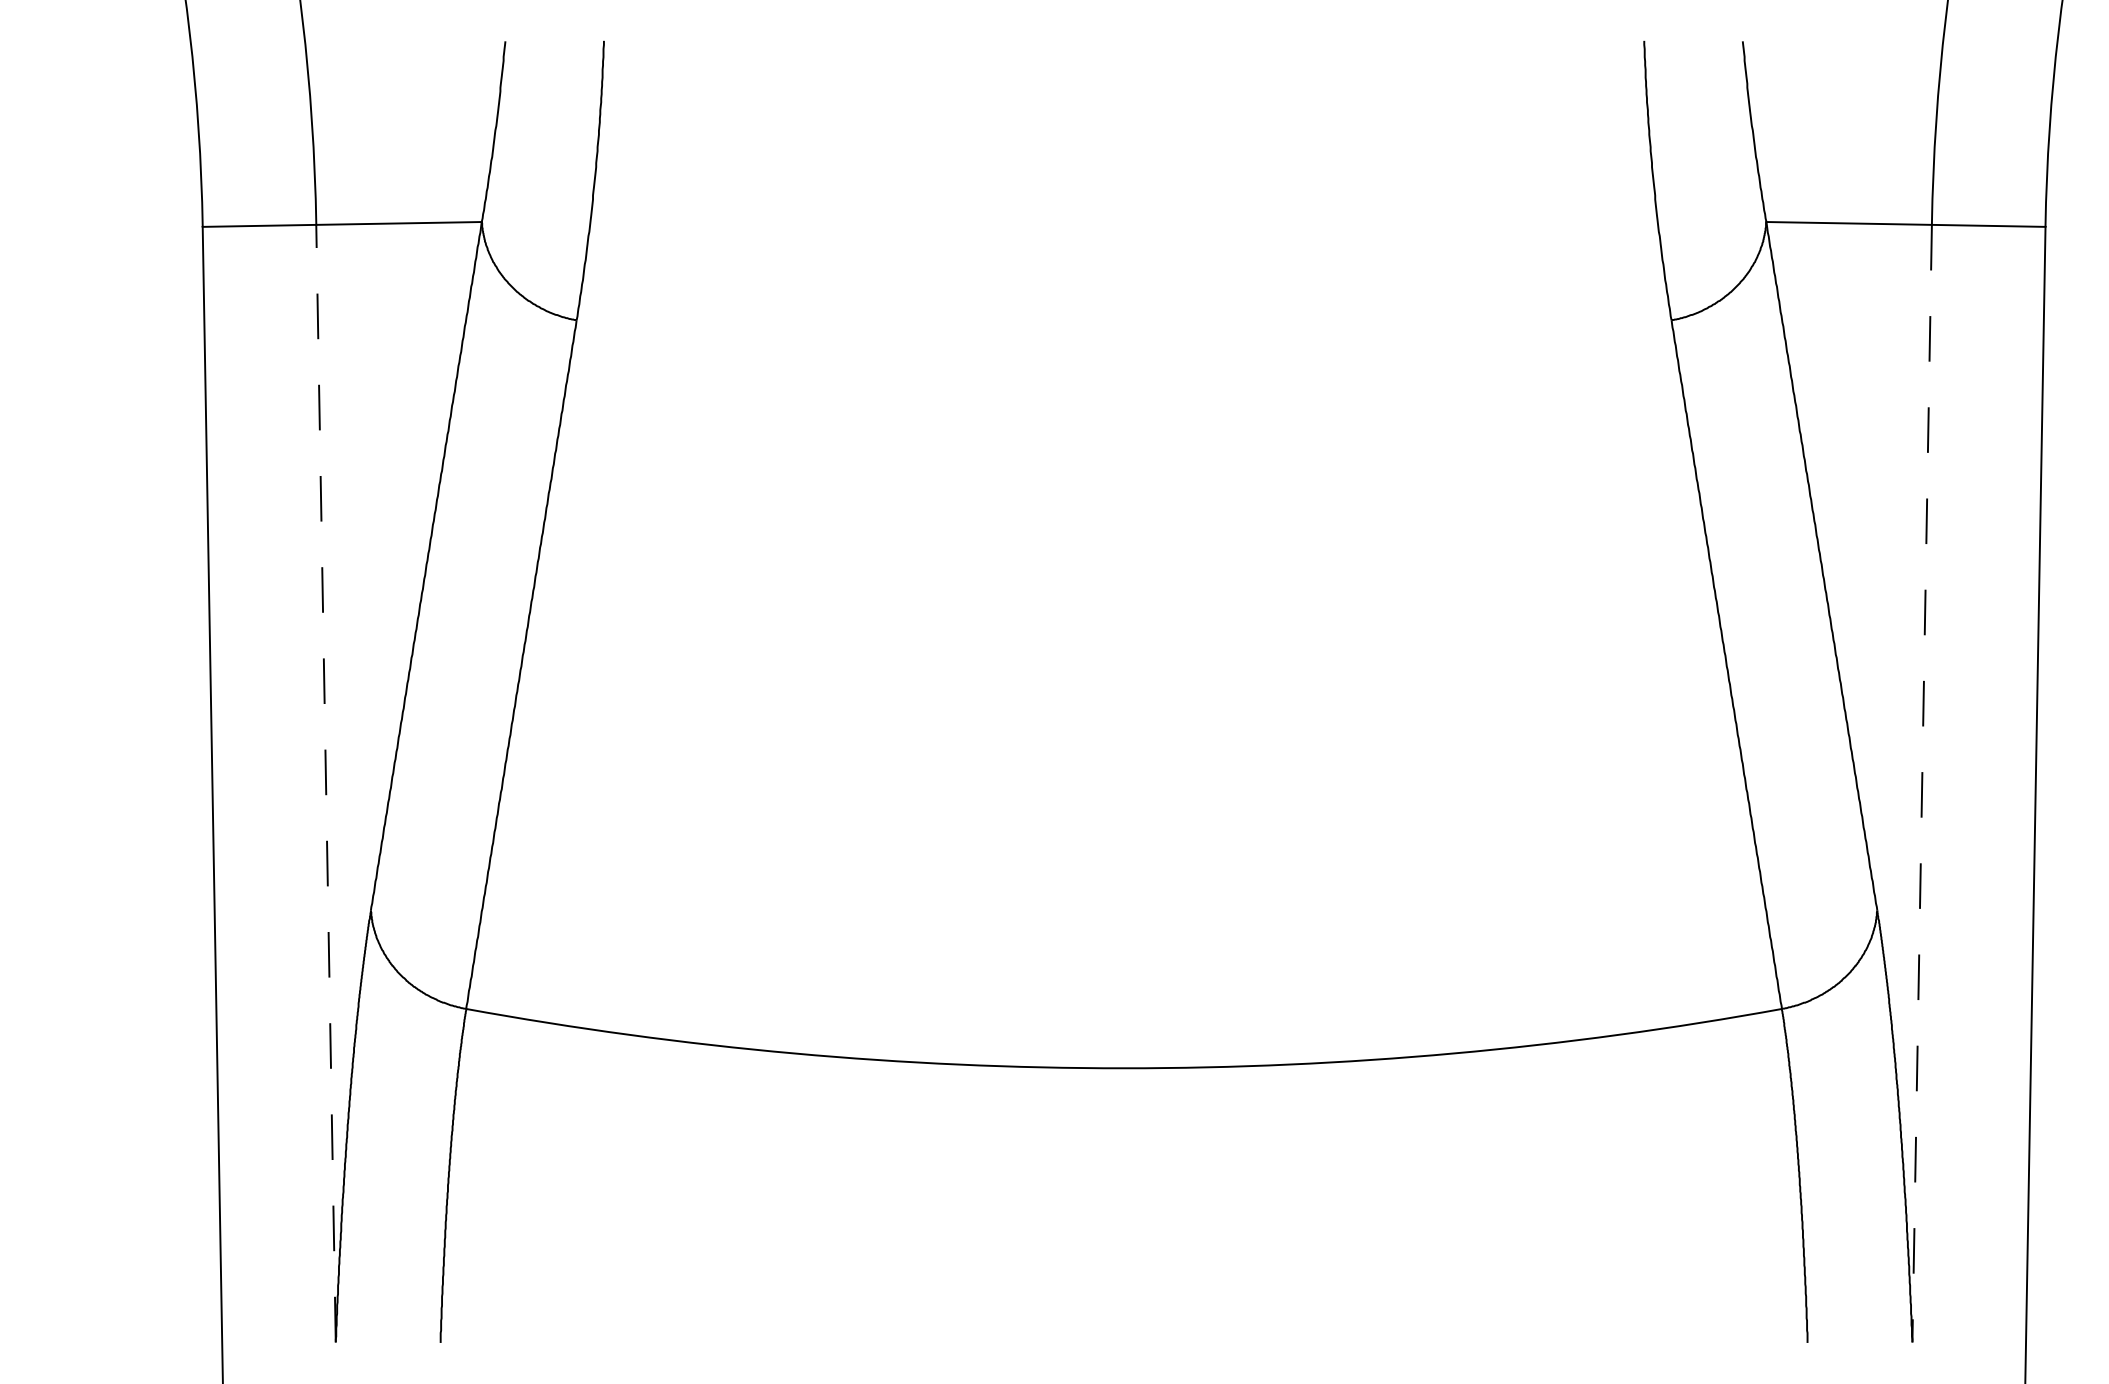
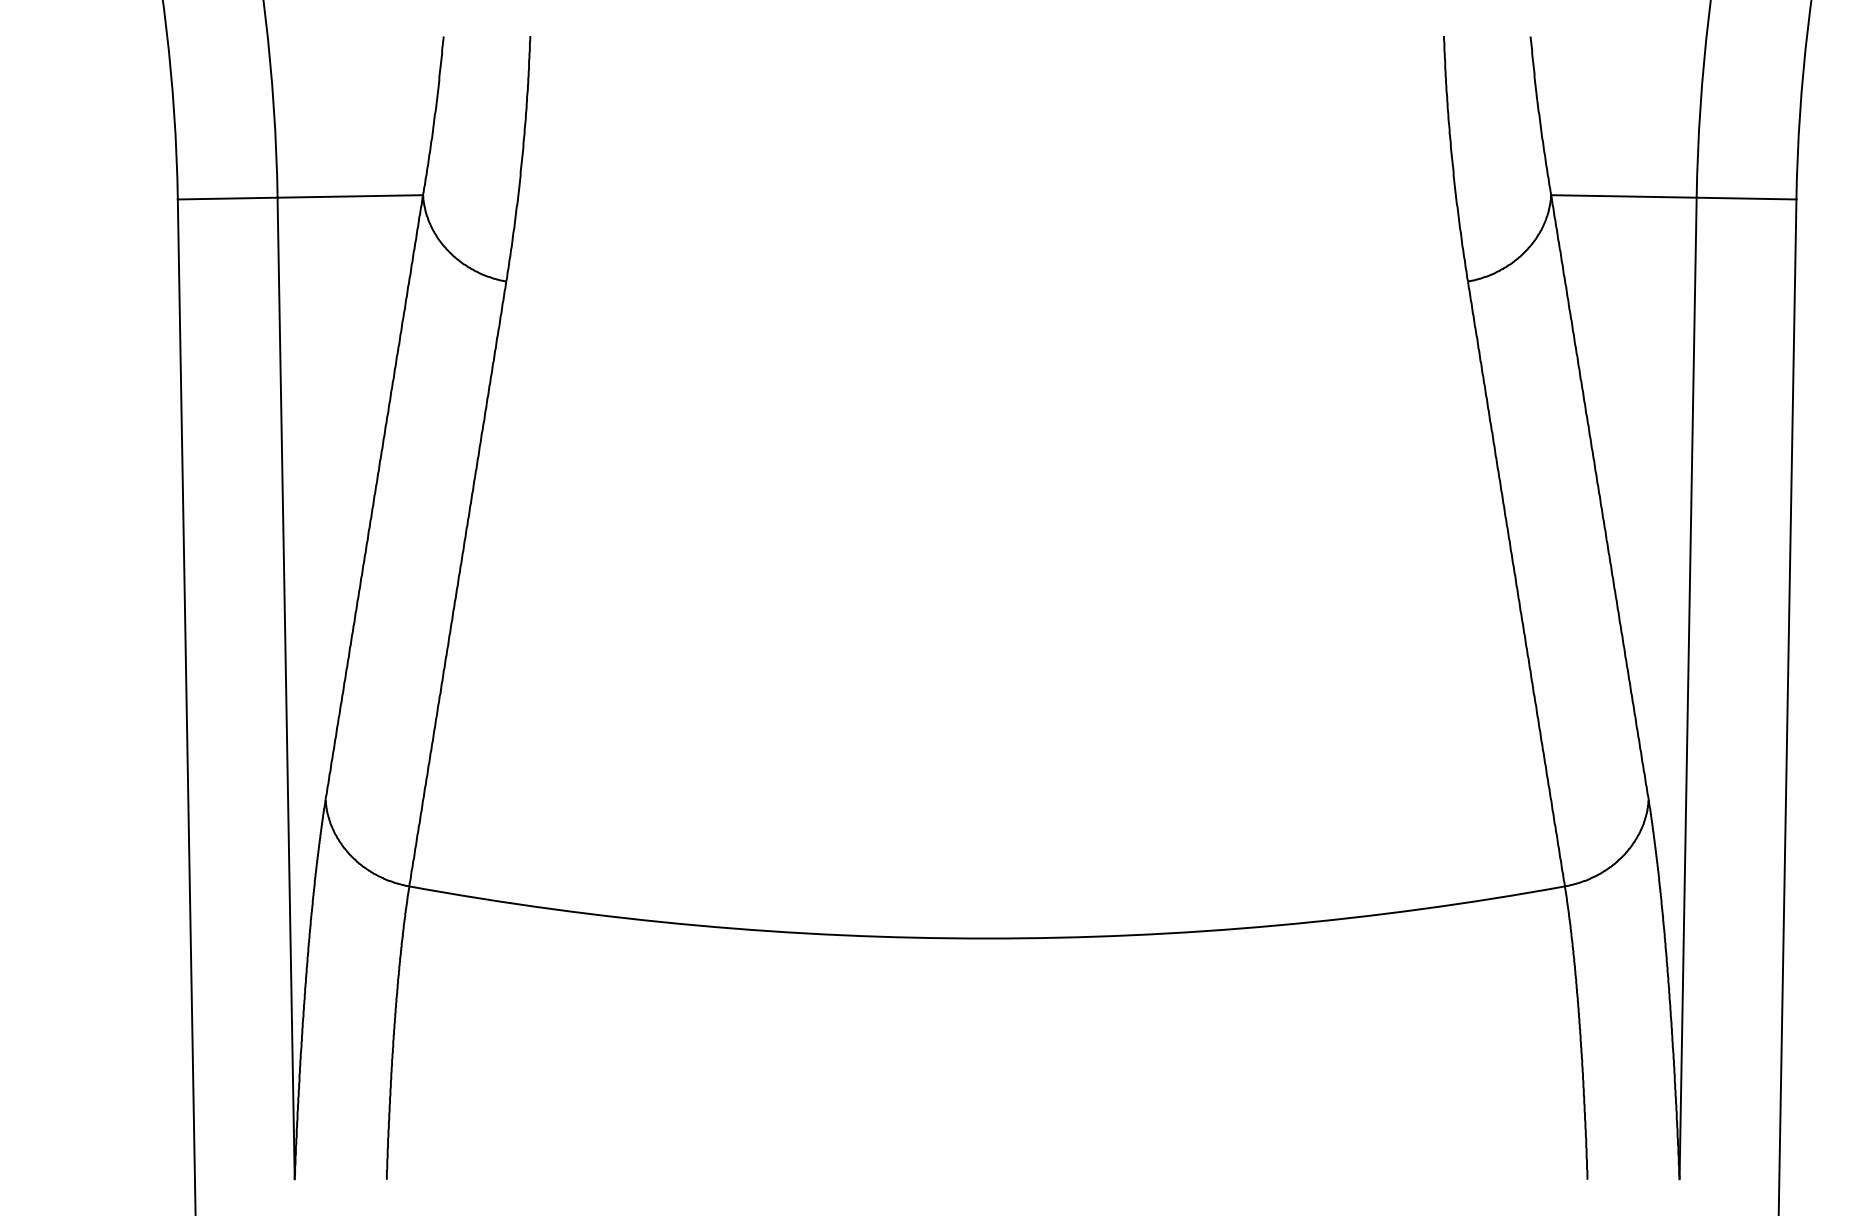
line: (326, 783) -> (286, 688), dashed -> solid
line: (1922, 783) -> (1688, 688), dashed -> solid

